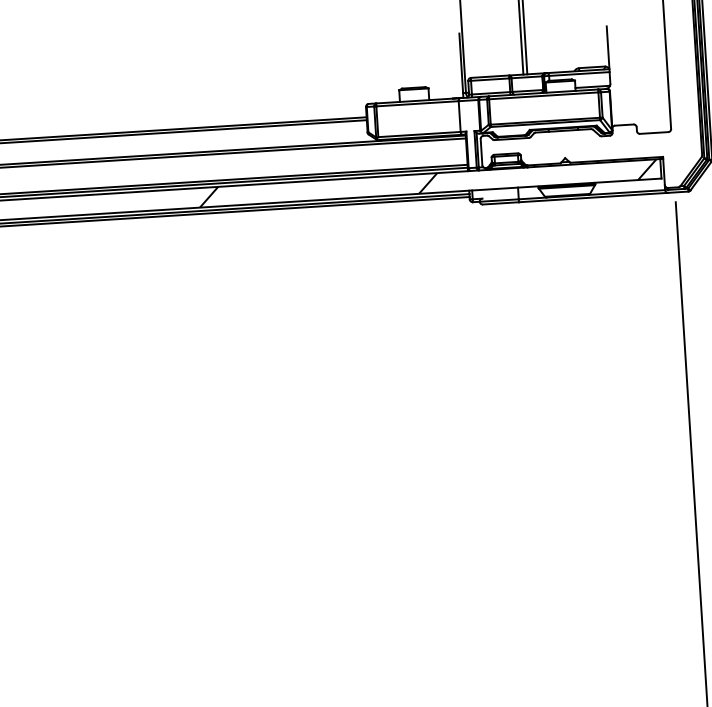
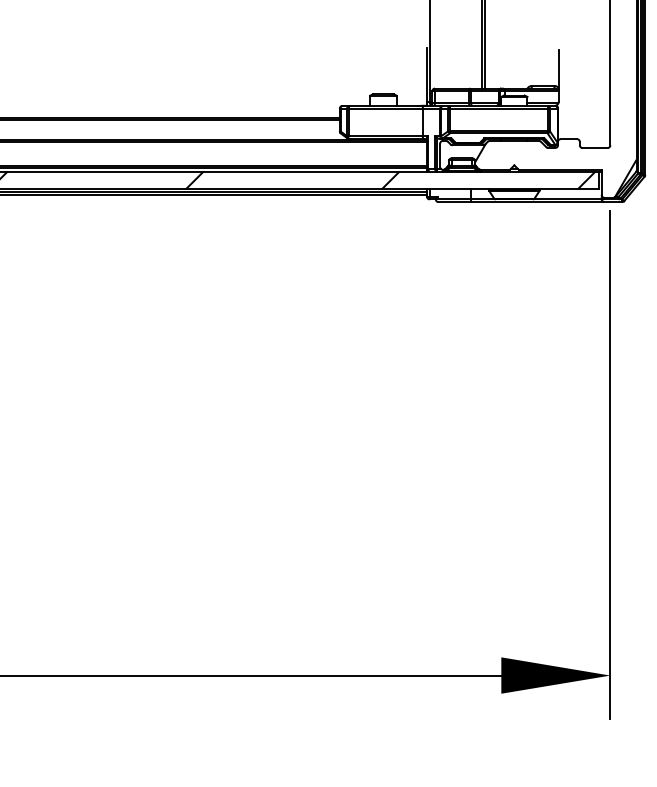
hatch: (611, 161) -> (555, 170), added

